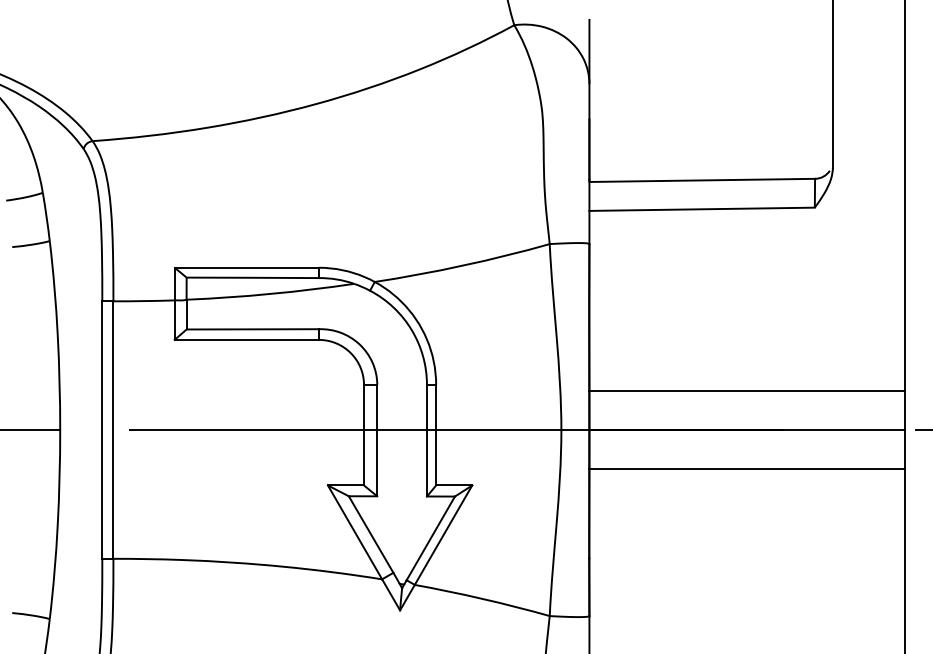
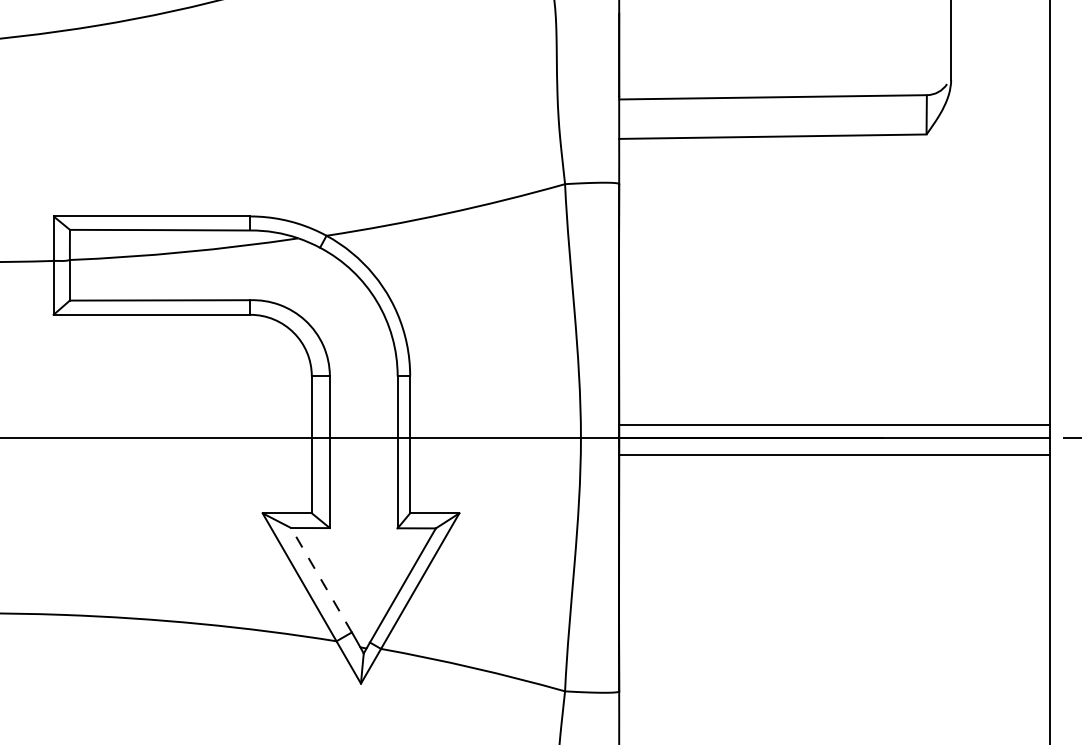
line: (747, 391) -> (834, 424), moved
line: (747, 468) -> (834, 454), moved
line: (370, 534) -> (320, 580), solid -> dashed

